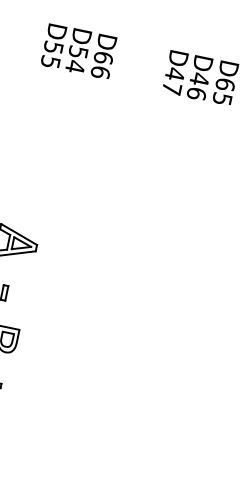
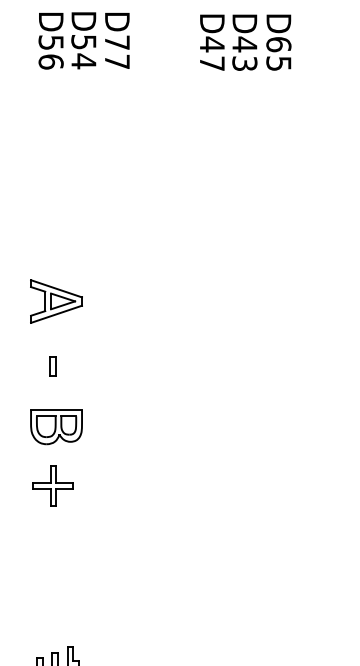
text: (50, 61) -> (50, 61), D55 -> D56
text: (101, 65) -> (116, 52), D66 -> D77
text: (196, 93) -> (244, 63), D46 -> D43

